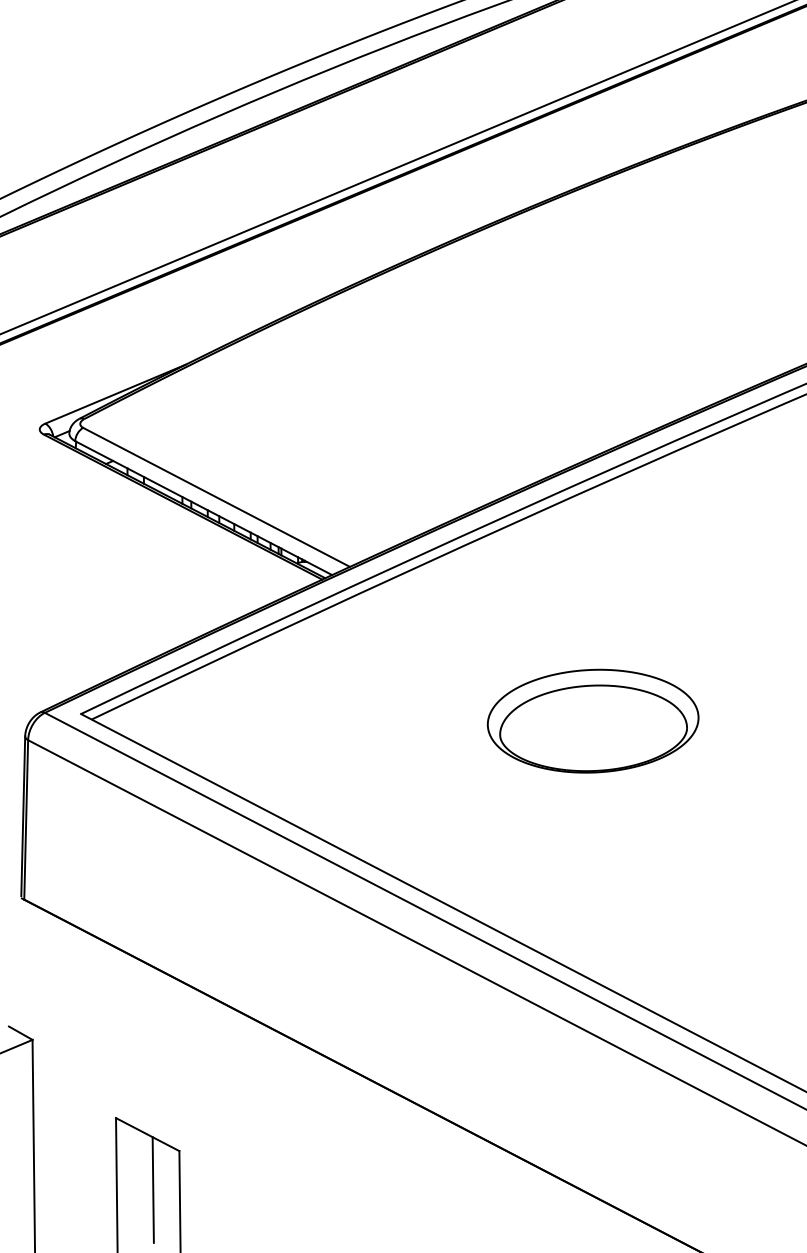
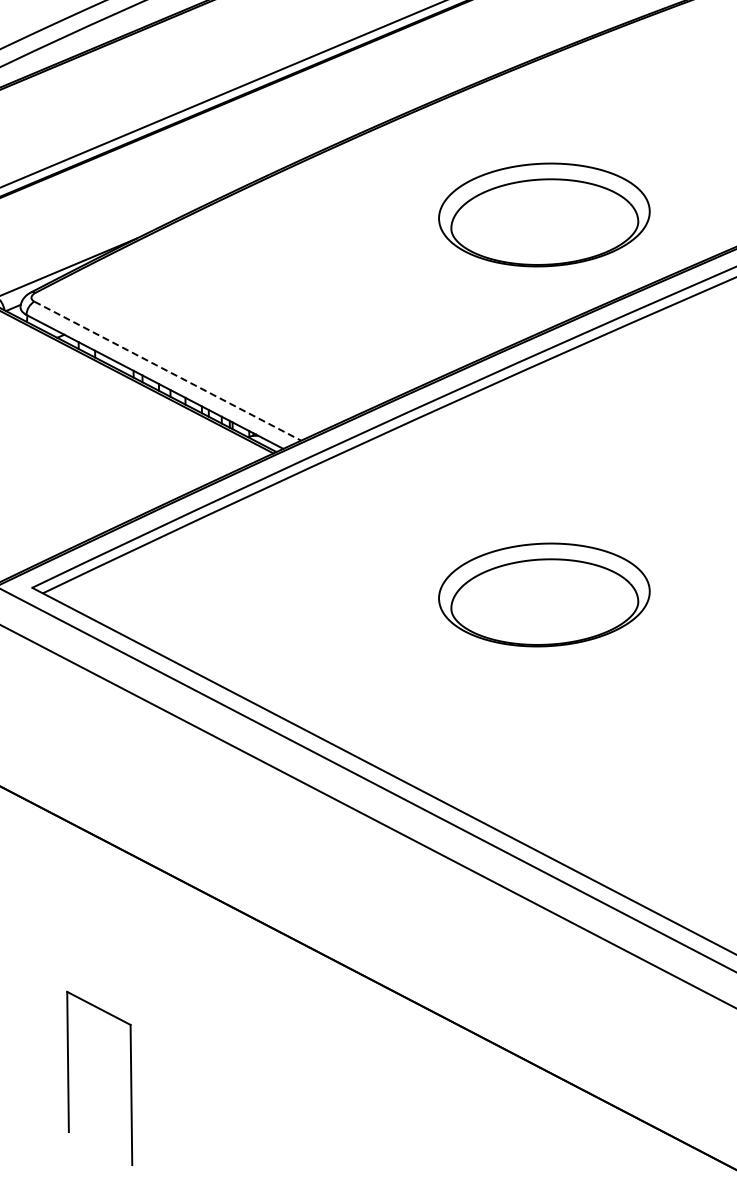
part: (592, 340) -> (543, 214), added
line: (217, 497) -> (168, 371), solid -> dashed
line: (152, 1189) -> (103, 1063), removed

